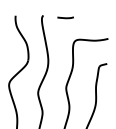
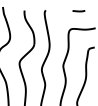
line: (65, 18) -> (78, 11), moved

